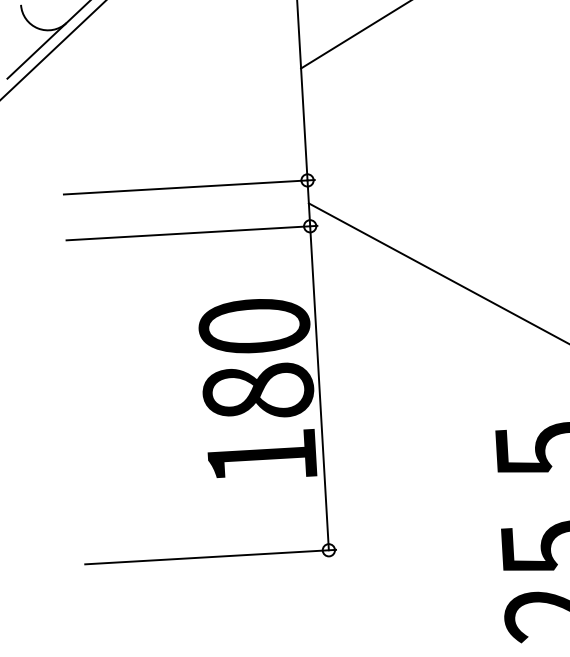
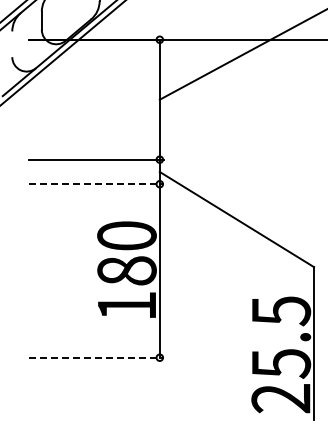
line: (193, 233) -> (97, 184), solid -> dashed
line: (212, 556) -> (97, 357), solid -> dashed

